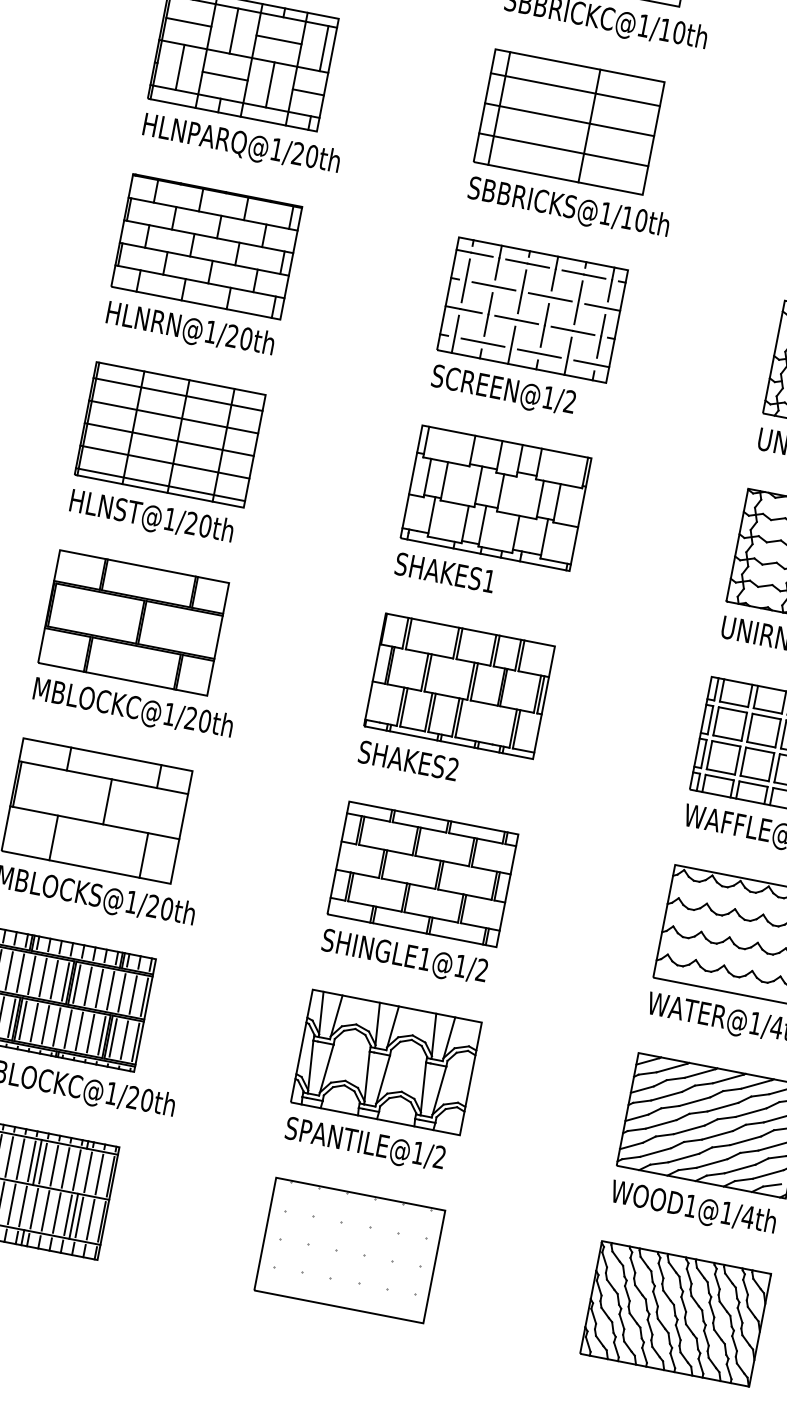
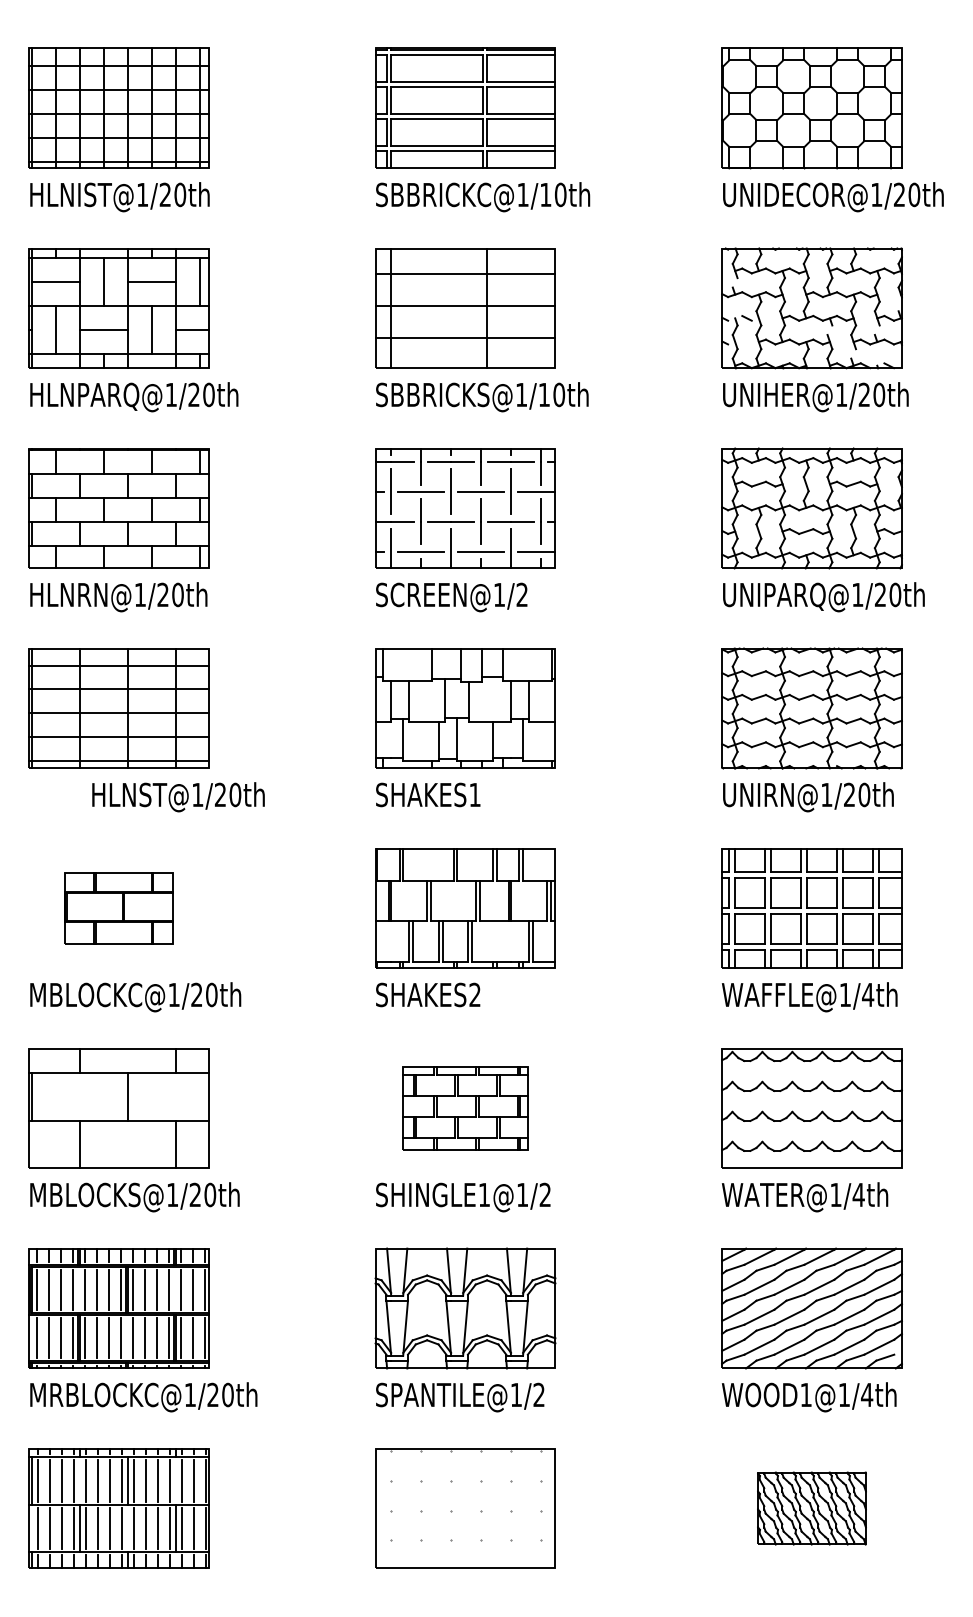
text: (151, 518) -> (178, 797), moved
part: (133, 622) -> (118, 908), size x0.6
part: (422, 874) -> (465, 1108), size x0.7
part: (675, 1313) -> (811, 1508), size x0.6

